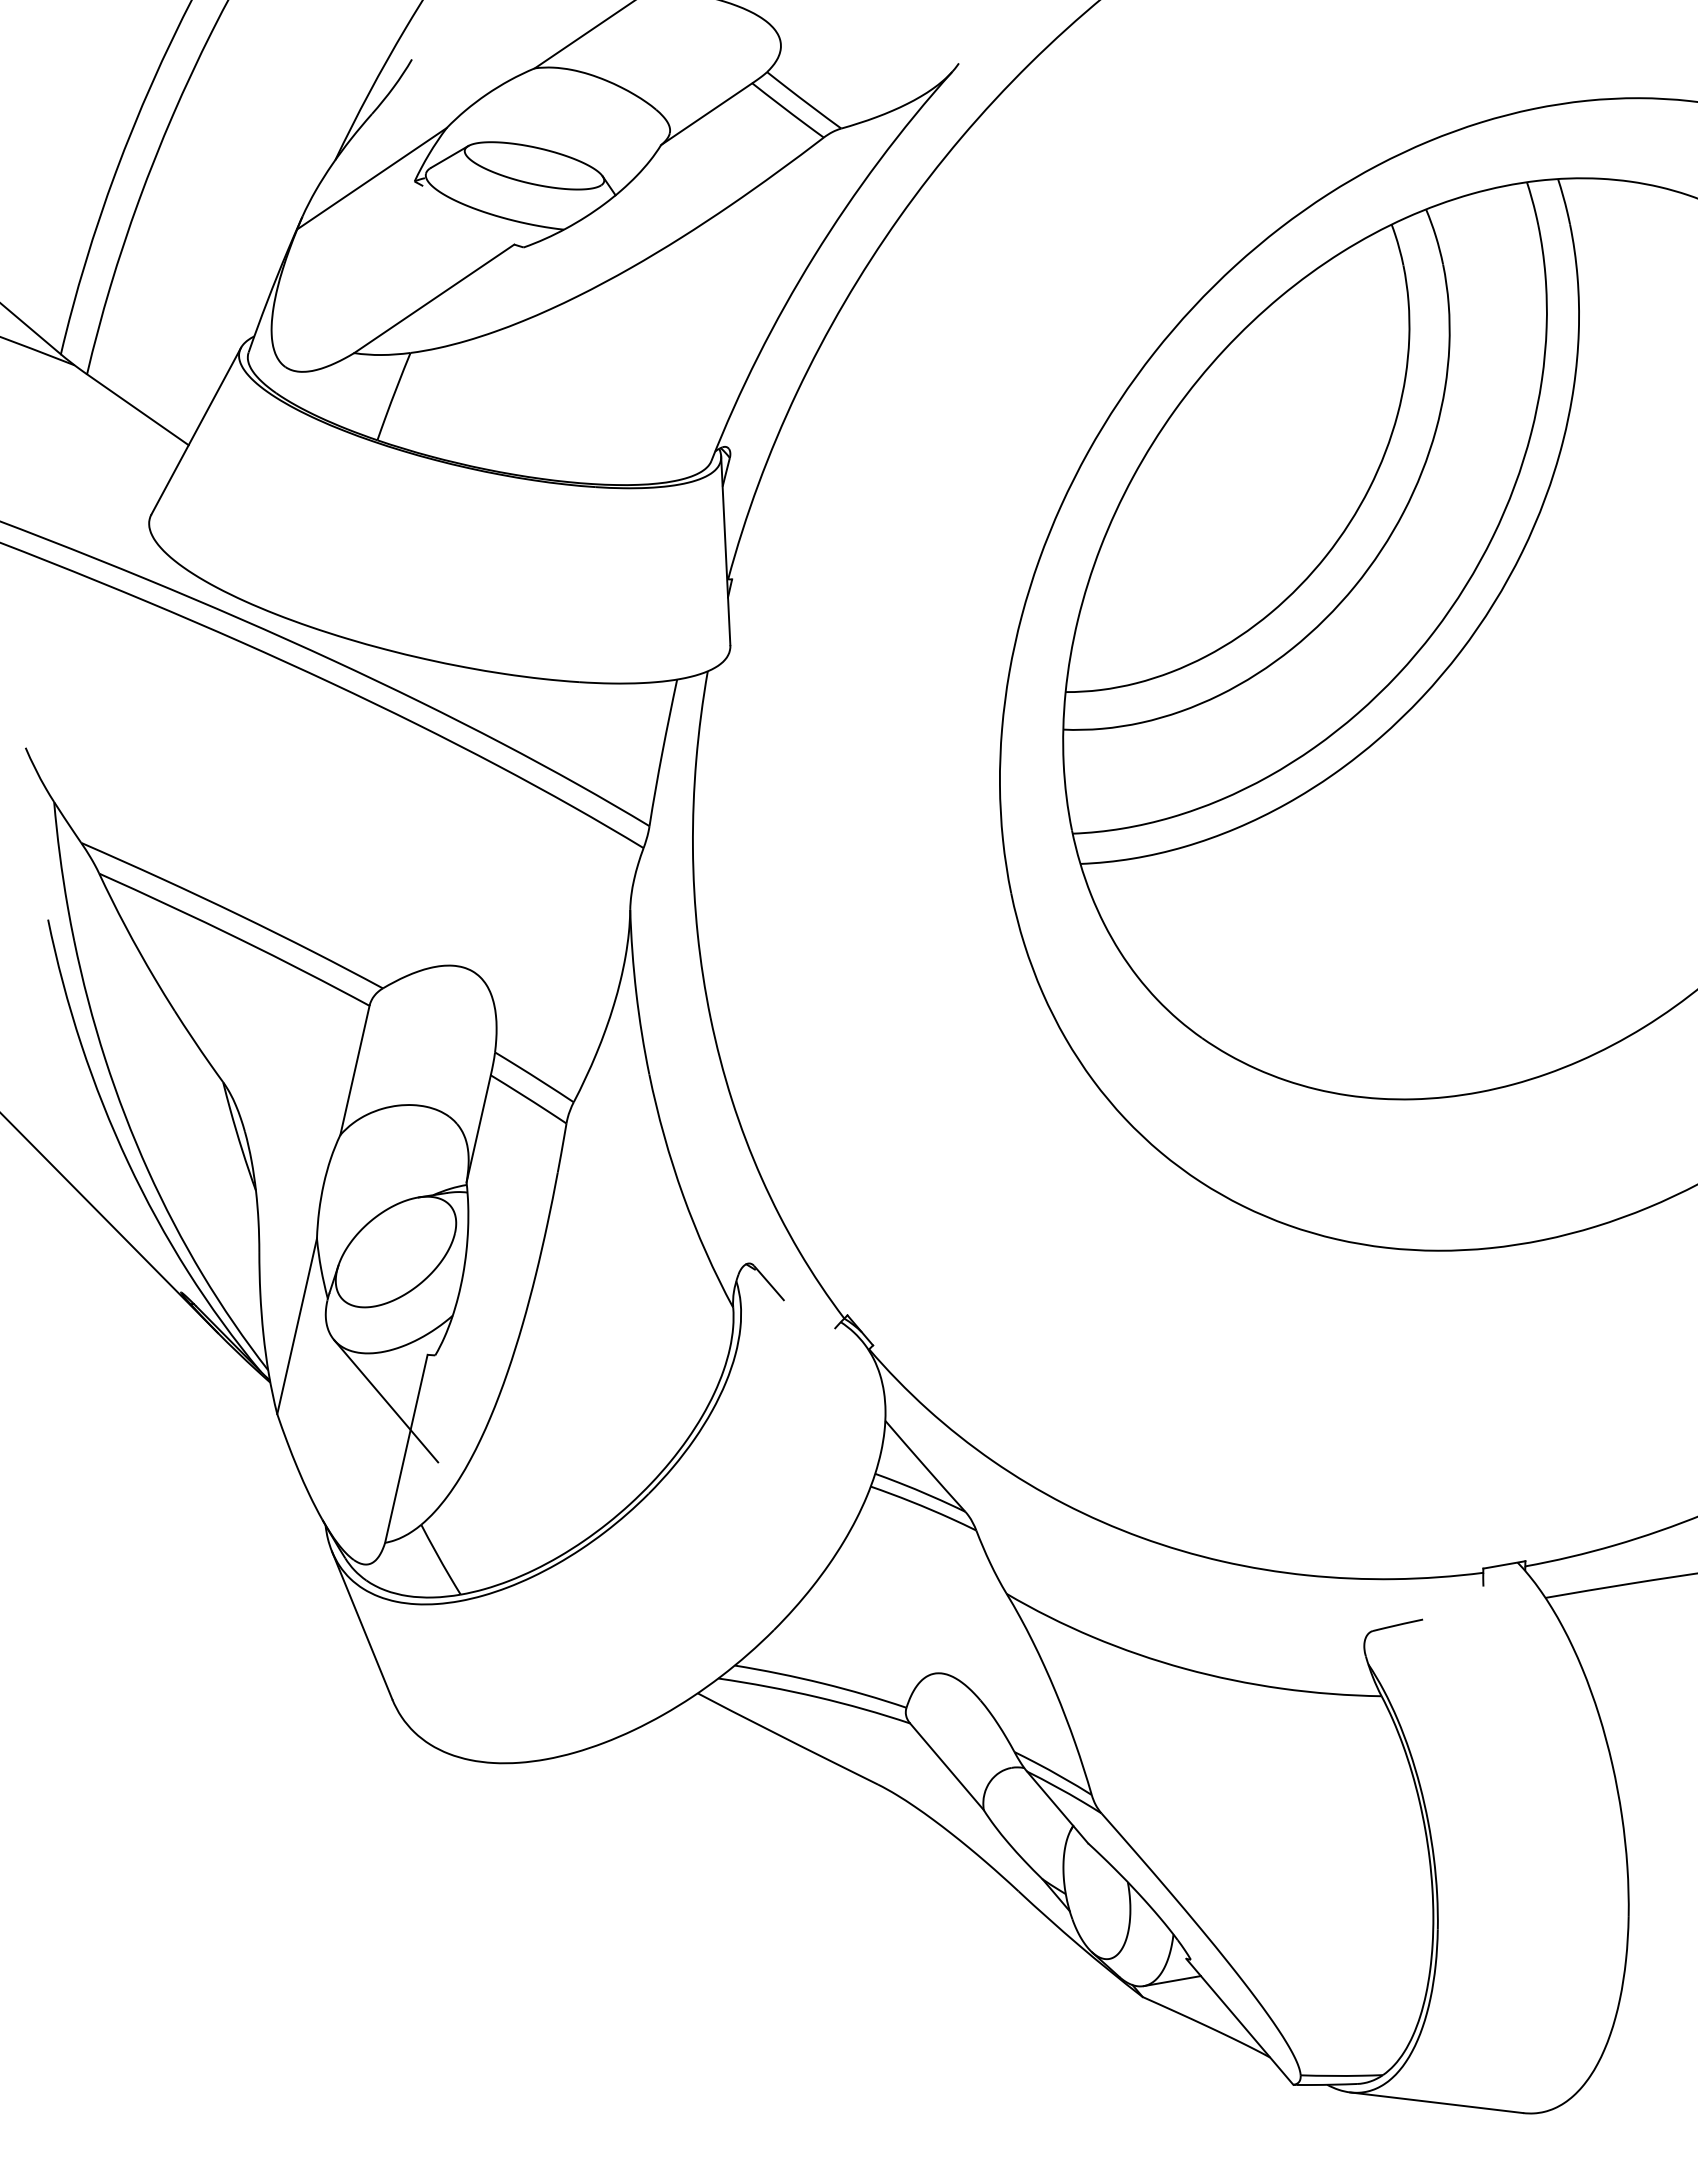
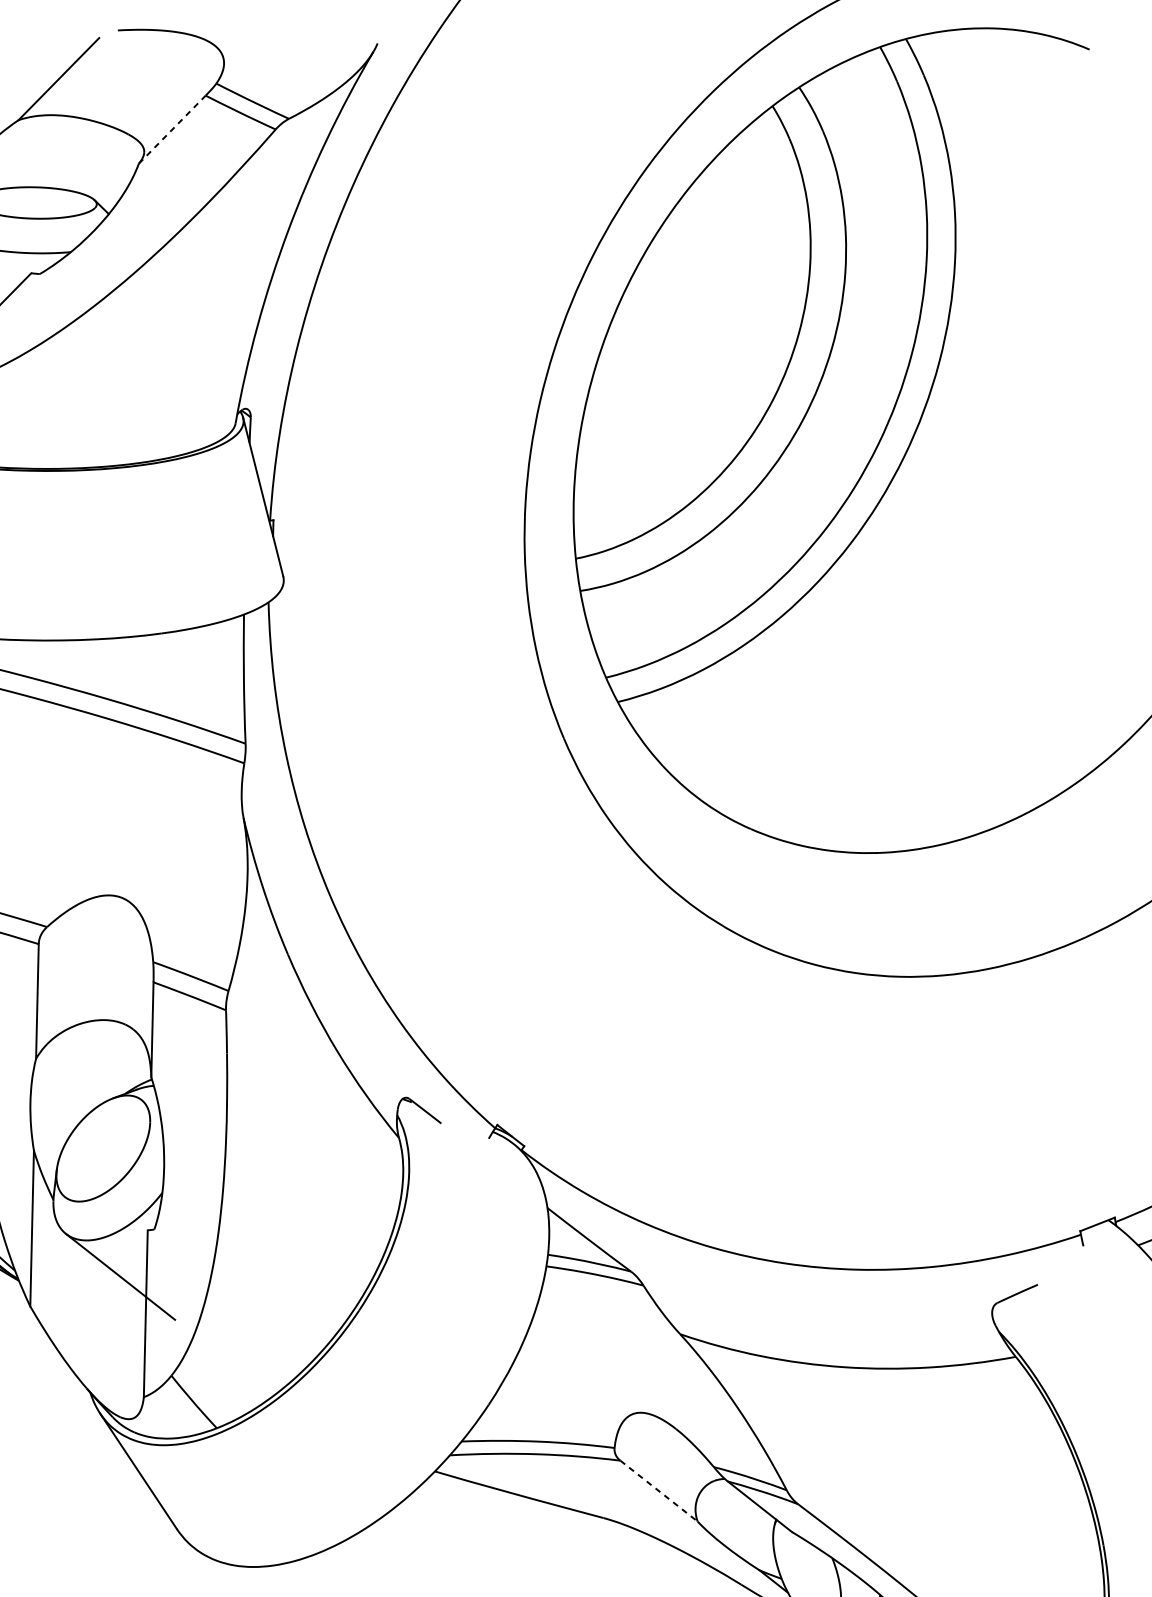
line: (707, 113) -> (172, 128), solid -> dashed
line: (946, 1766) -> (658, 1490), solid -> dashed

